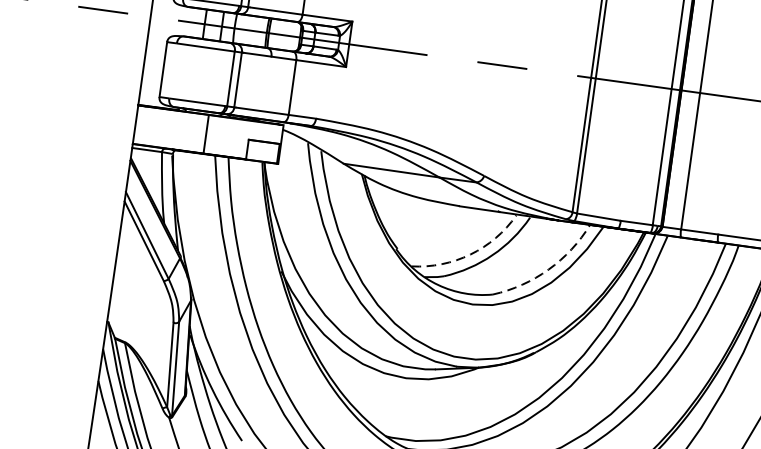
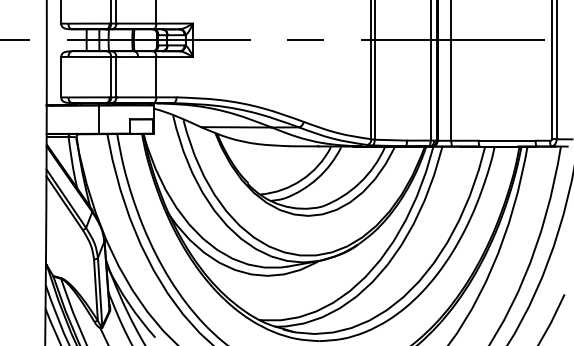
arc: (470, 255) -> (301, 180), dashed -> solid
arc: (548, 270) -> (359, 183), dashed -> solid

